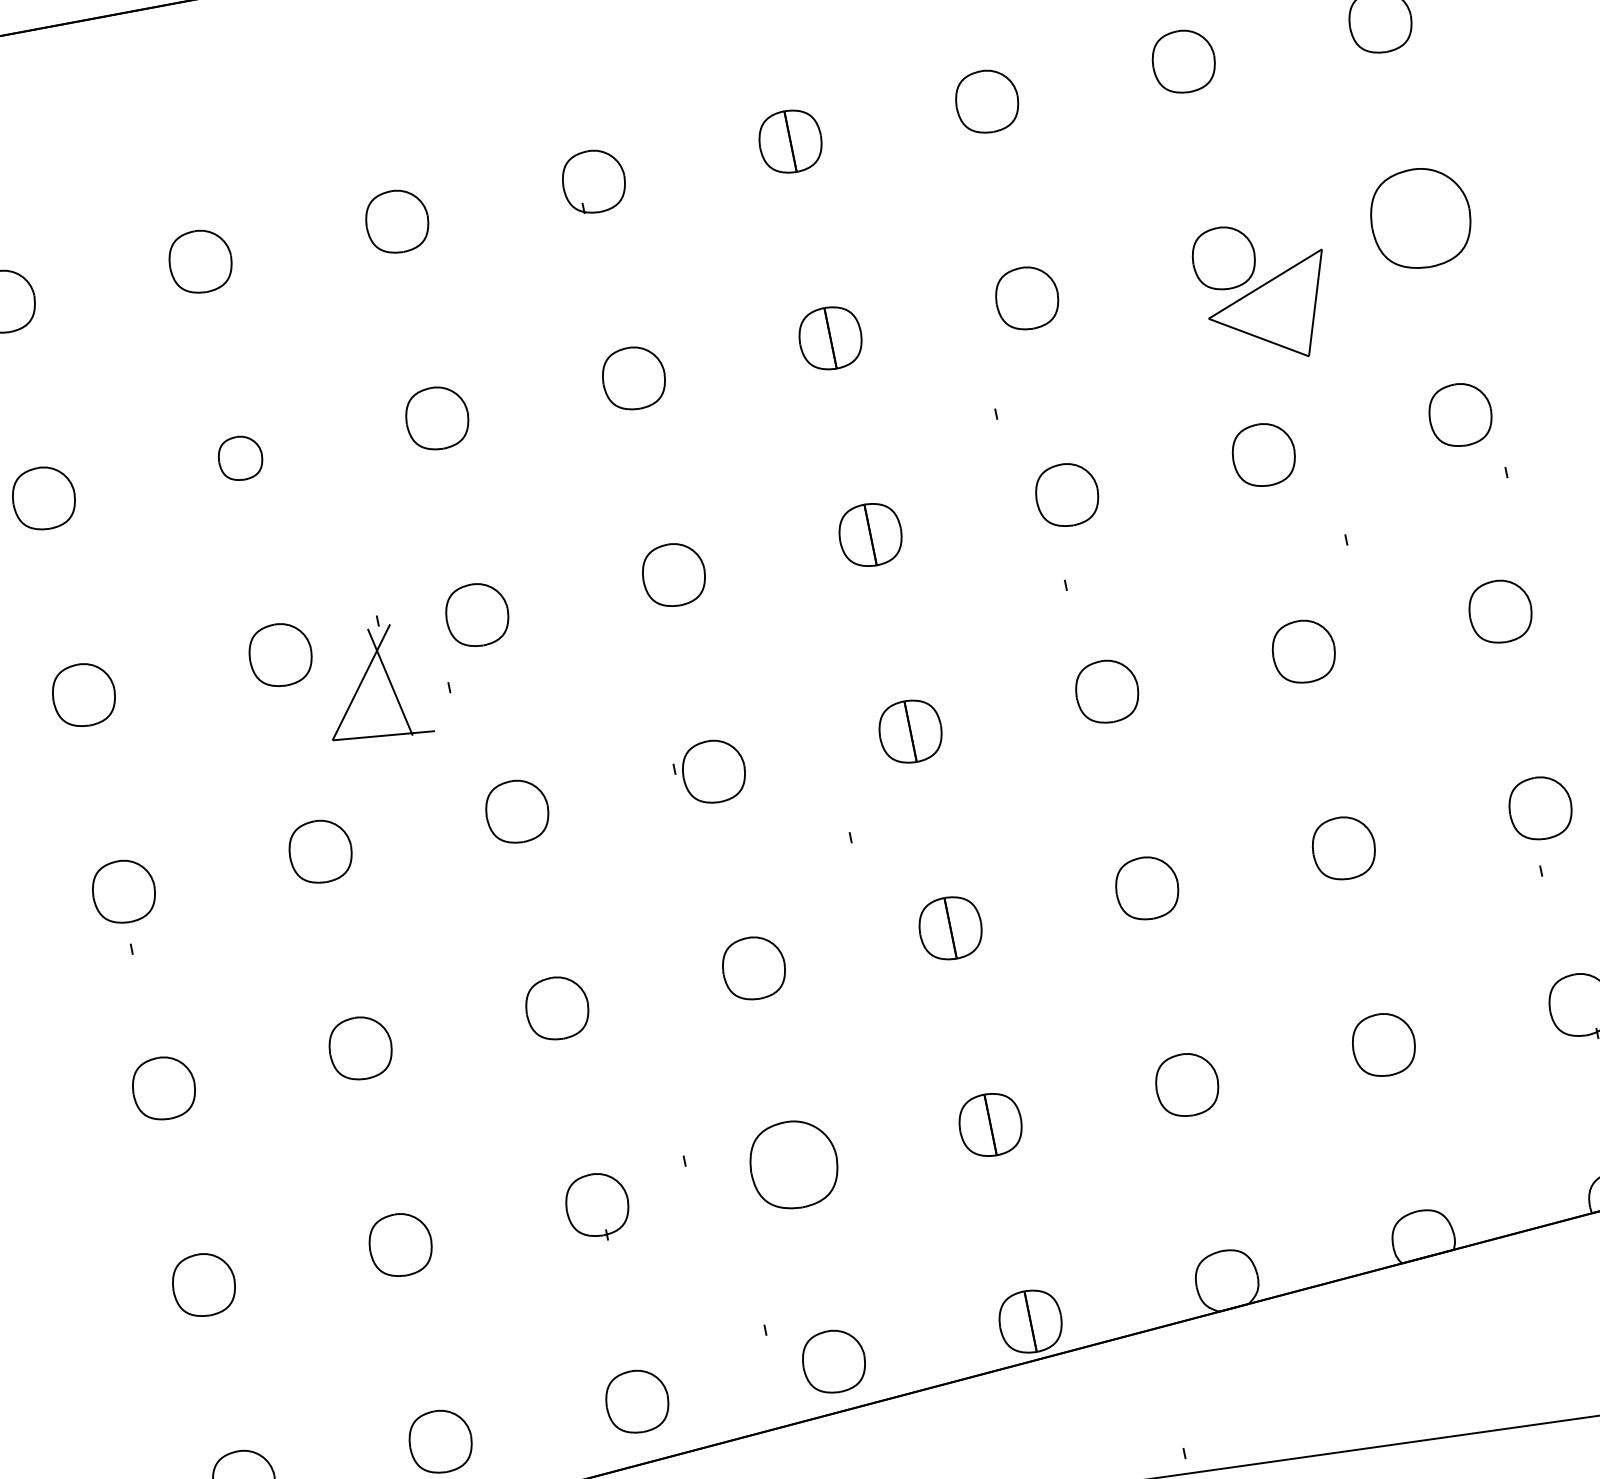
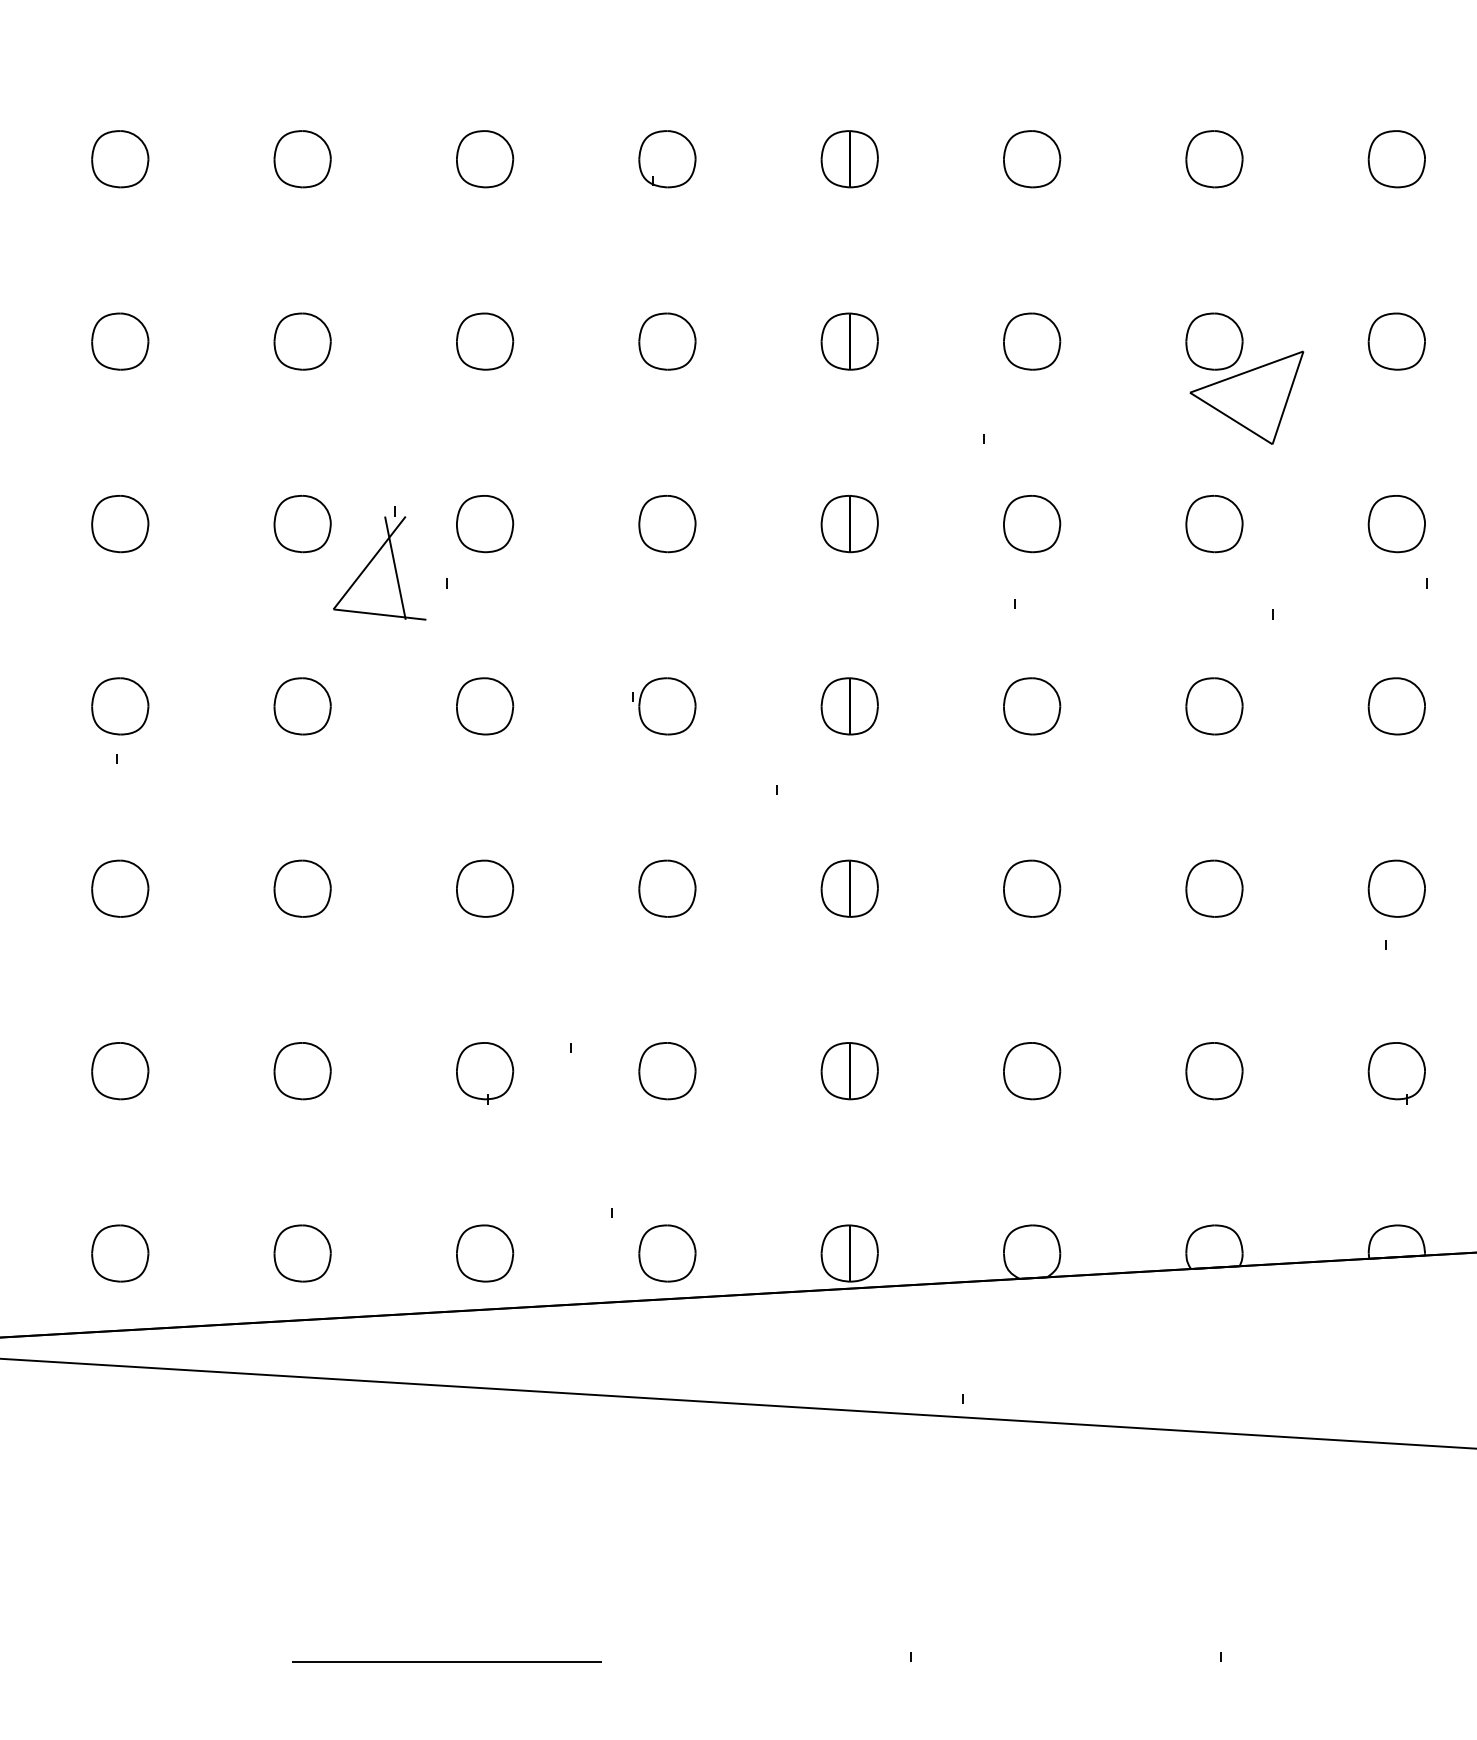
part: (1420, 218) -> (1396, 341), size x0.62
part: (240, 458) -> (302, 341), size x1.43
part: (794, 1165) -> (667, 1071), size x0.71

